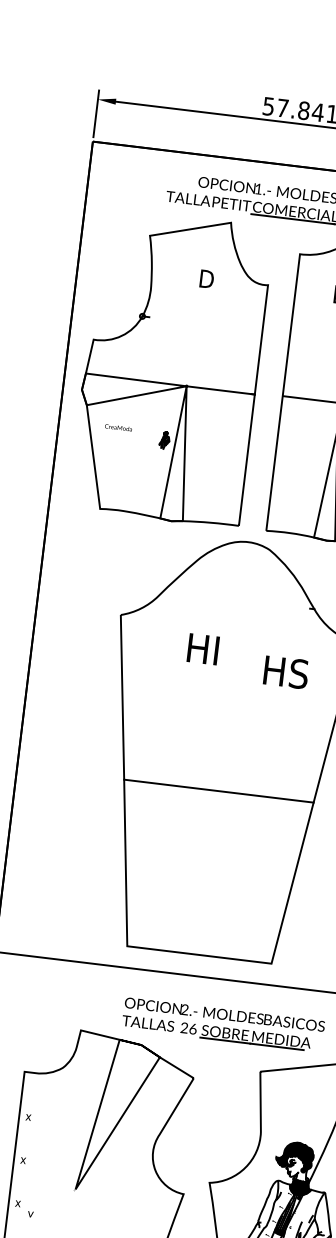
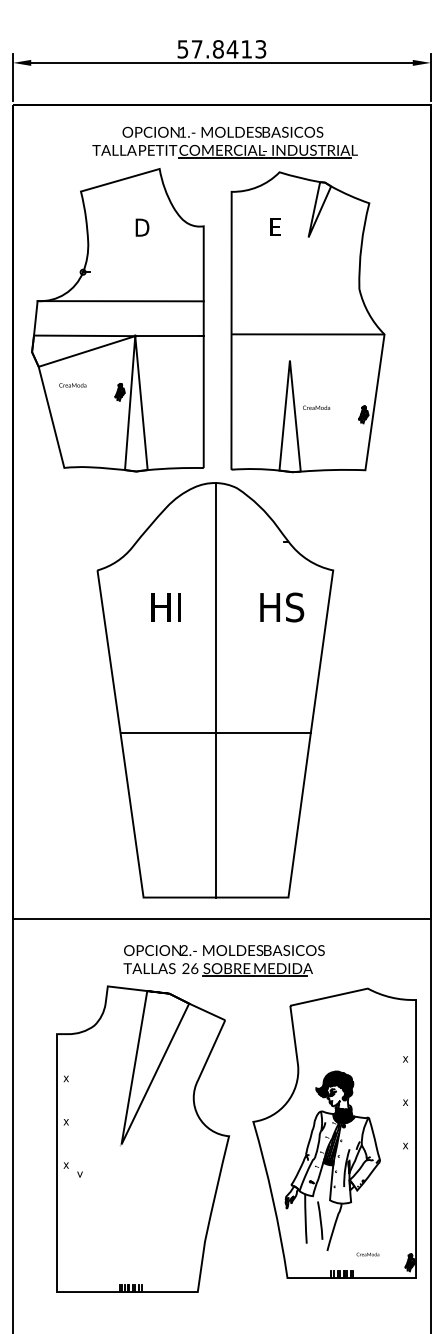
line: (176, 350) -> (120, 301), added
text: (202, 649) -> (165, 607), moved
text: (286, 672) -> (282, 607), moved
line: (223, 748) -> (215, 690), added
part: (222, 1024) -> (223, 960), moved

